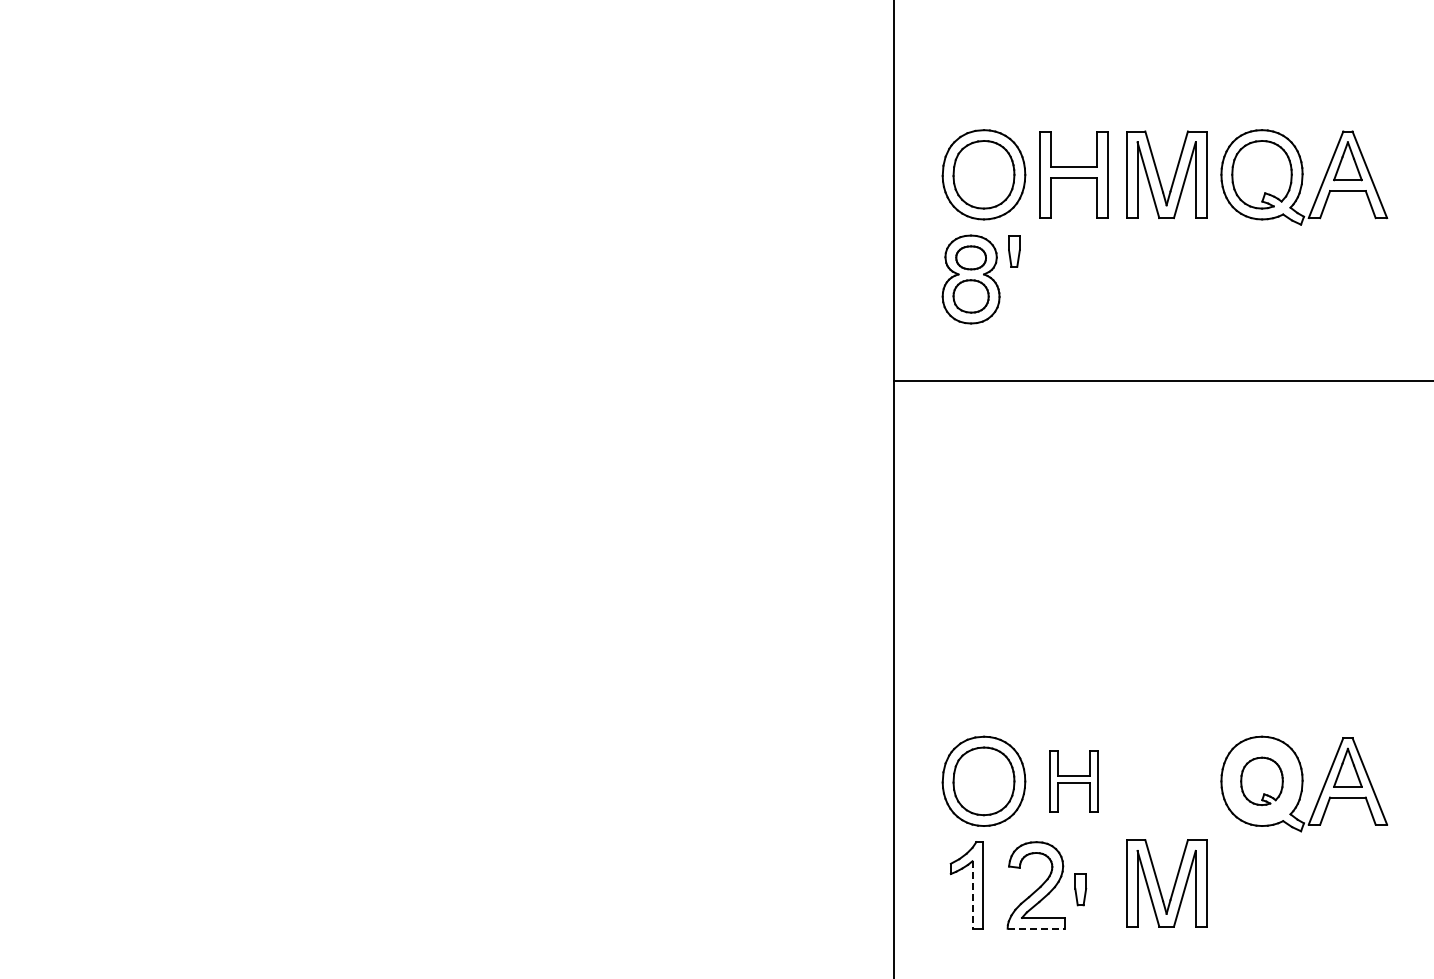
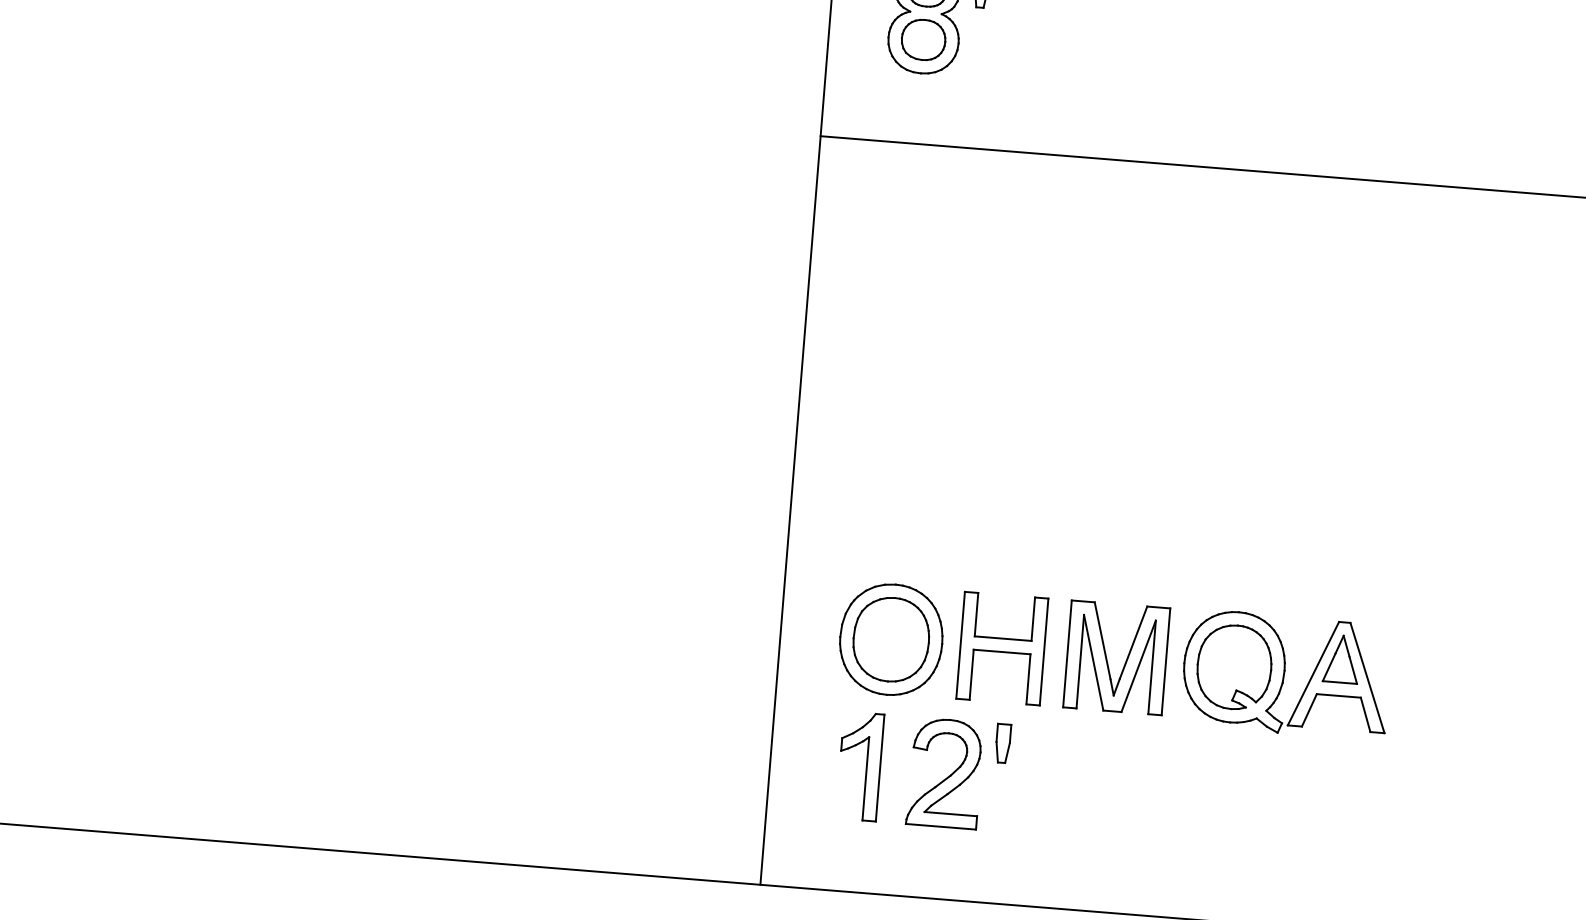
part: (1073, 781) -> (1001, 648), size x1.43
part: (1261, 781) -> (1233, 667), size x1.43
part: (1159, 884) -> (1107, 658), moved
part: (1080, 889) -> (1002, 743), moved
line: (972, 895) -> (865, 779), dashed -> solid
line: (1036, 928) -> (941, 826), dashed -> solid

